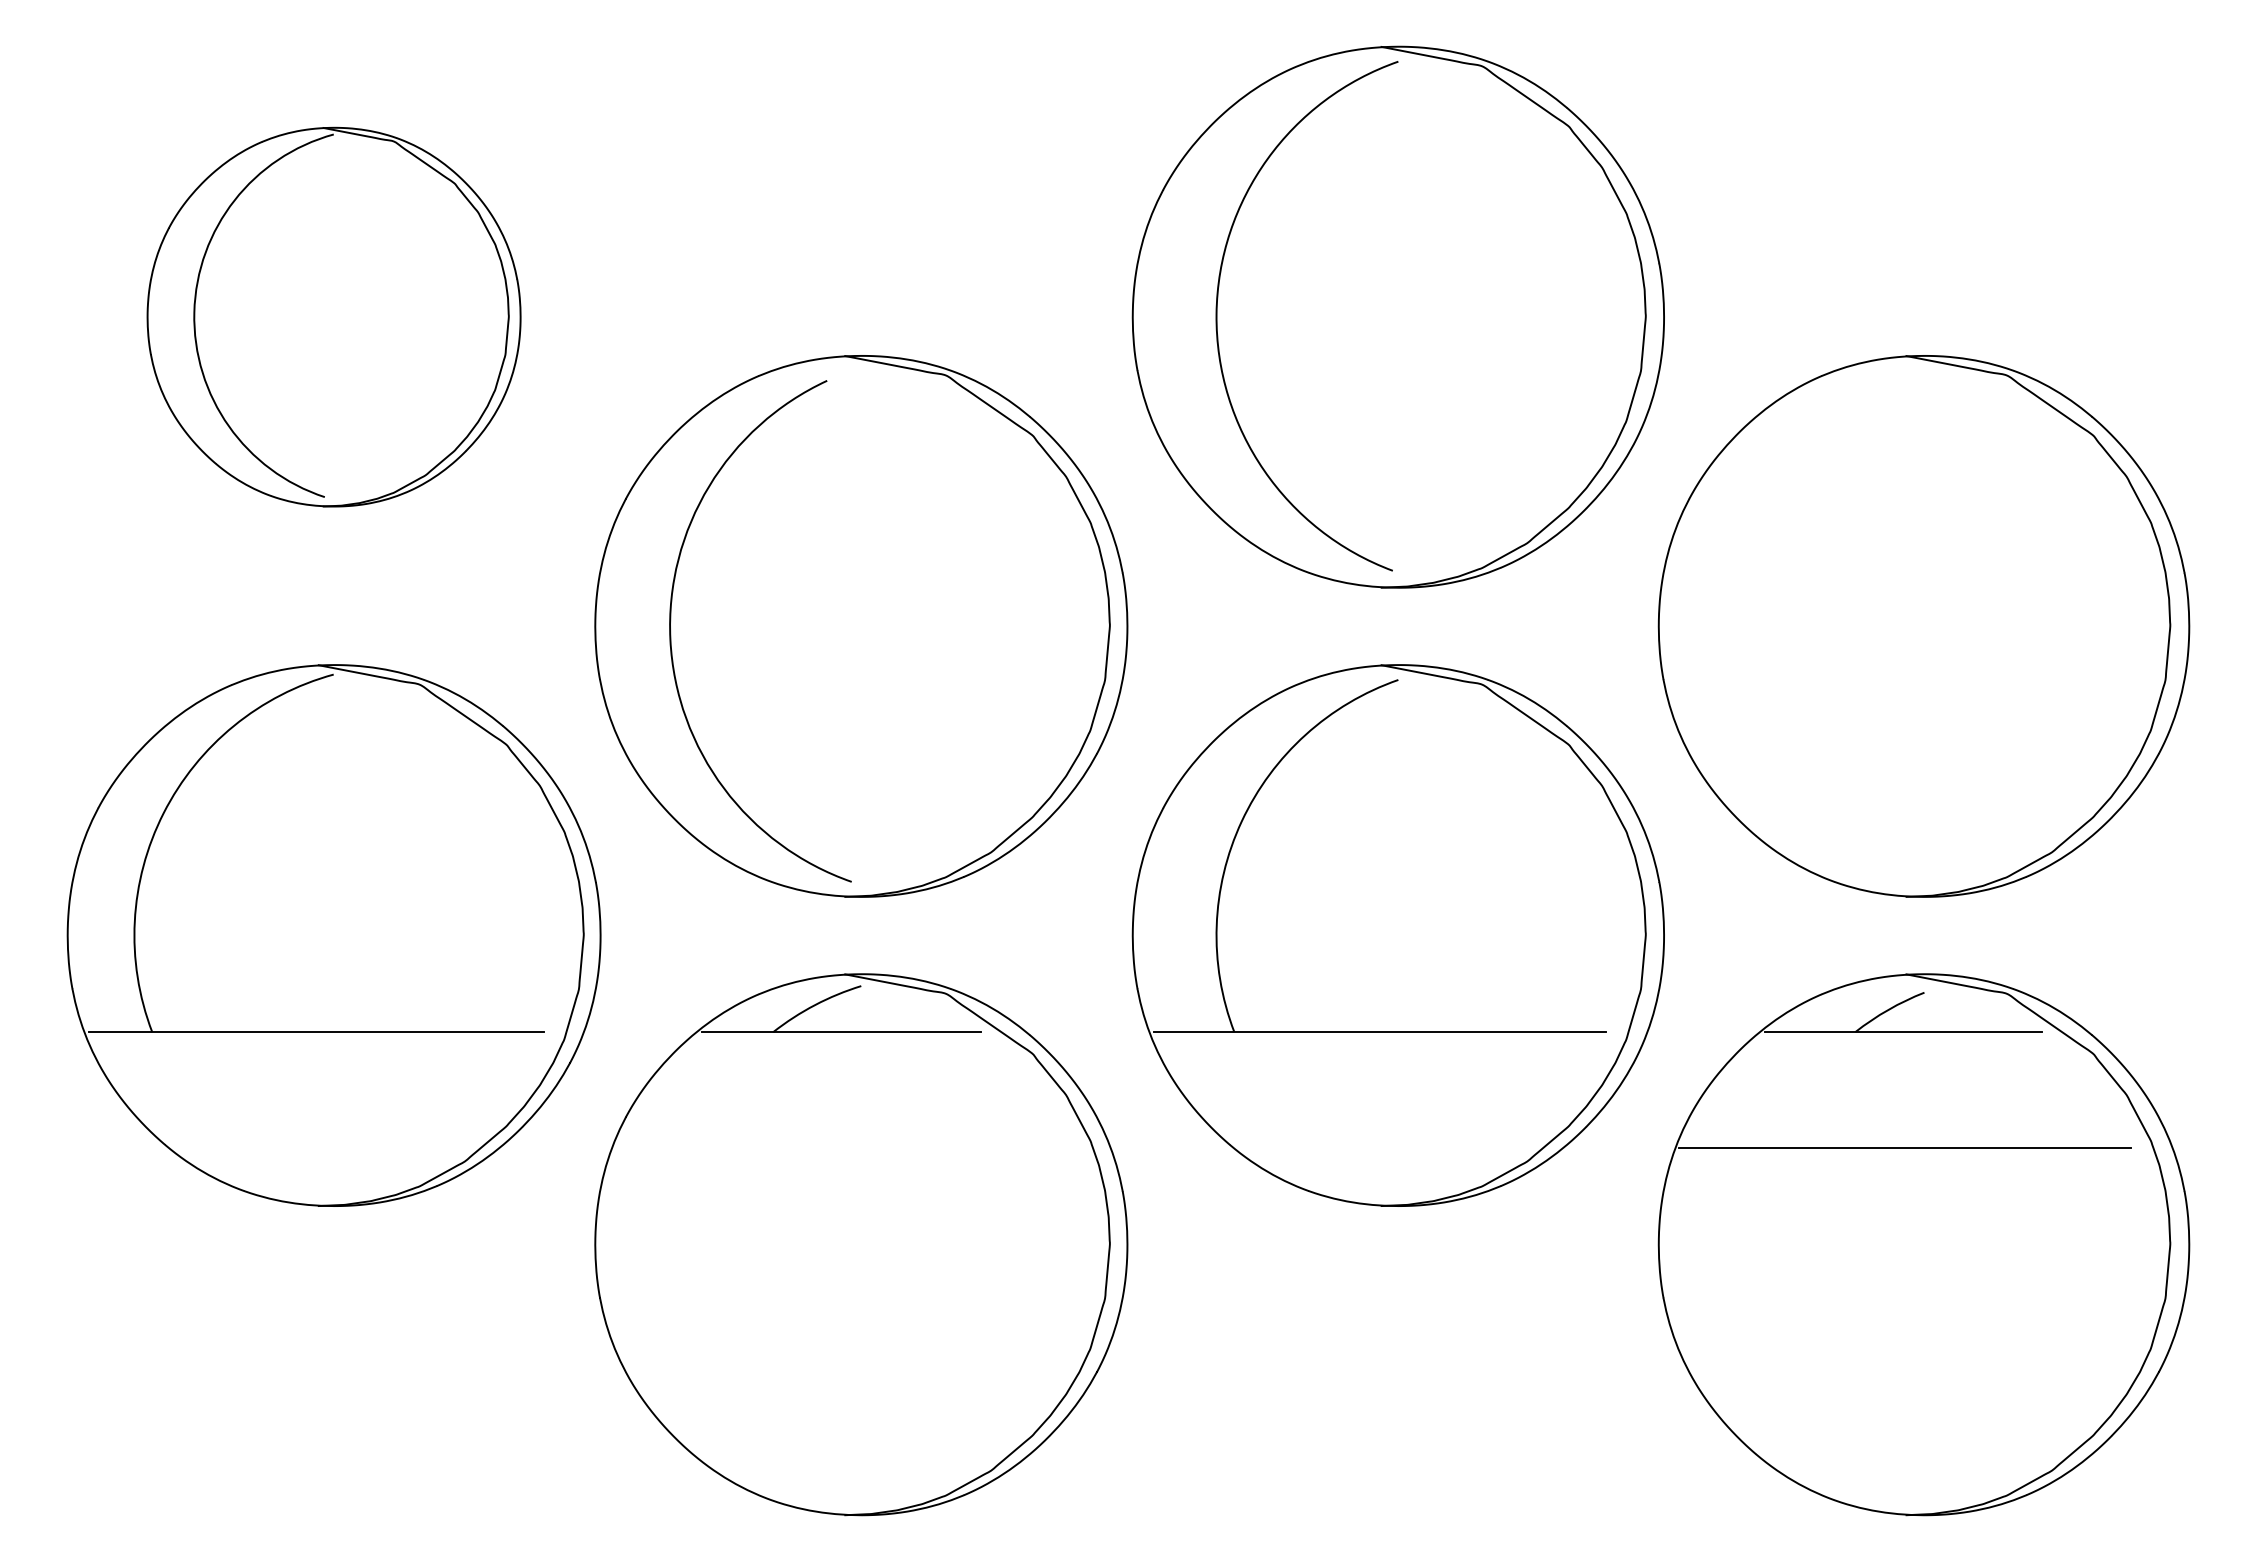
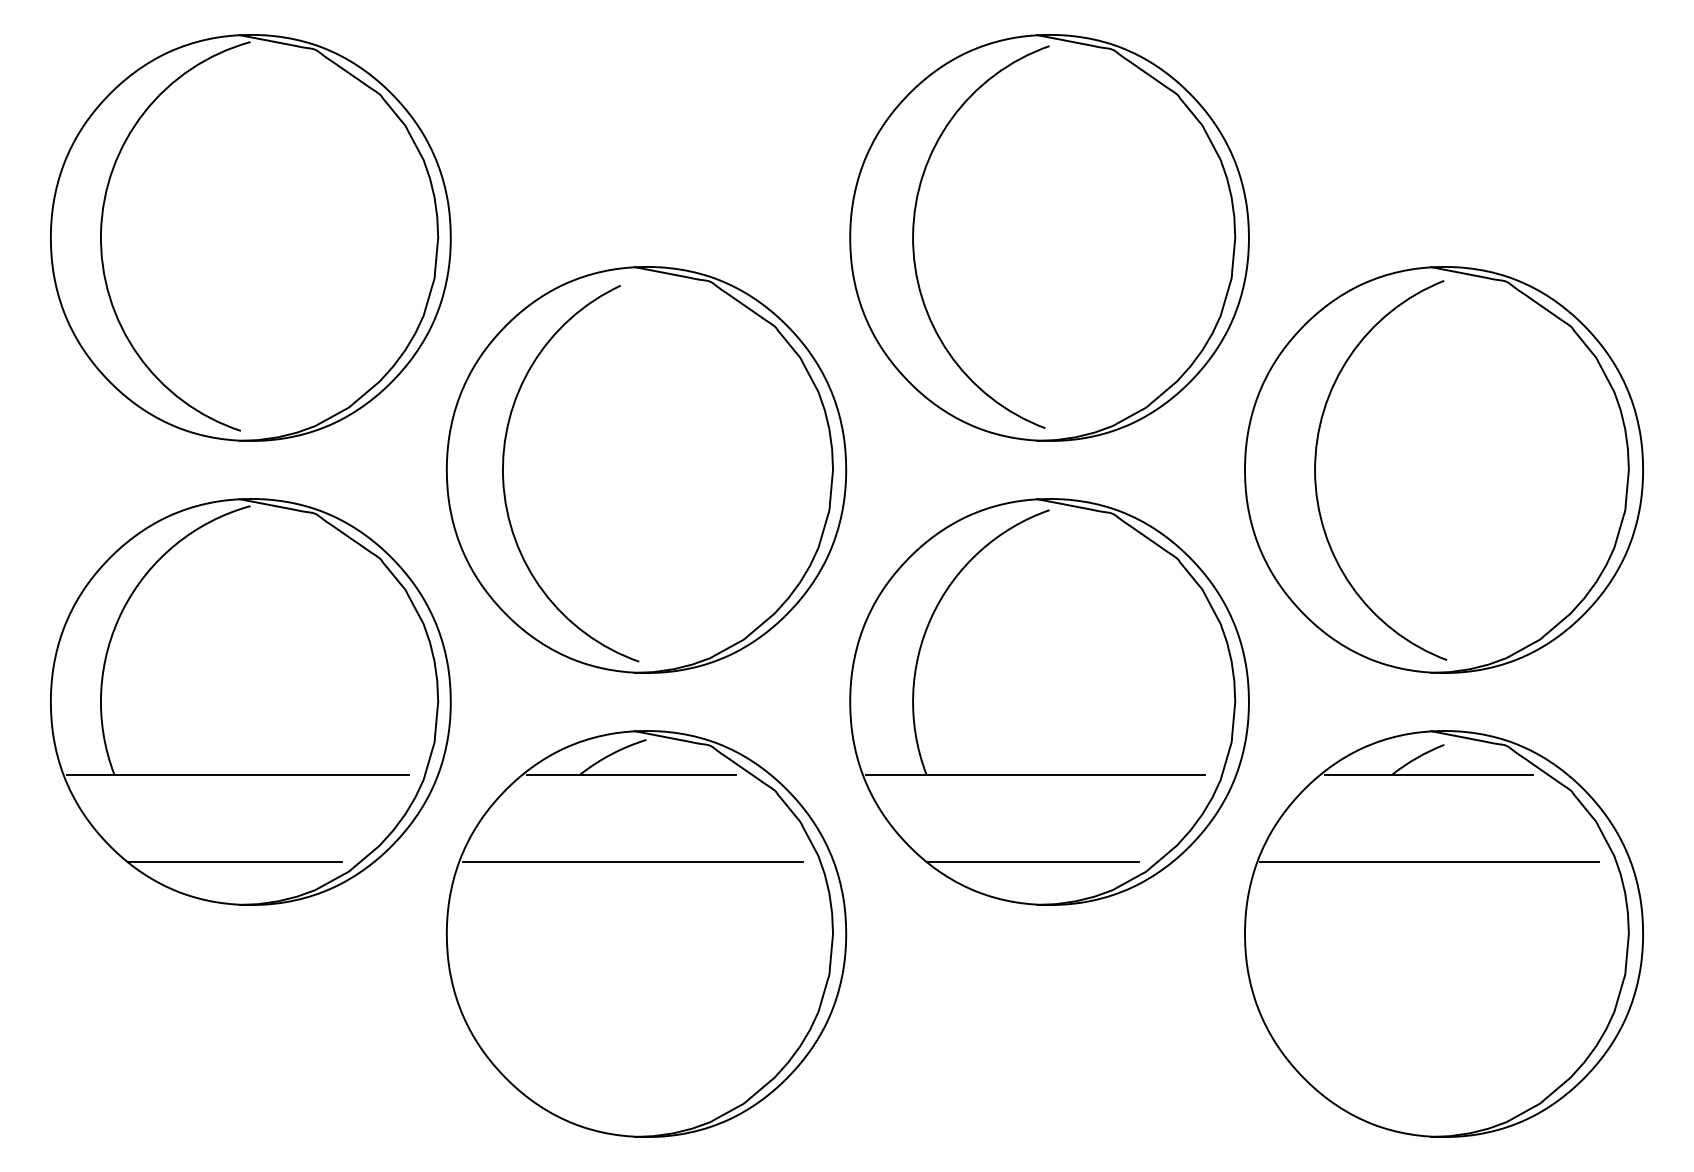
part: (333, 316) -> (250, 237), size x1.43
arc: (1753, 626) -> (1316, 470), added
line: (312, 1148) -> (234, 861), added
line: (843, 1148) -> (633, 861), added
line: (1376, 1148) -> (1033, 861), added

